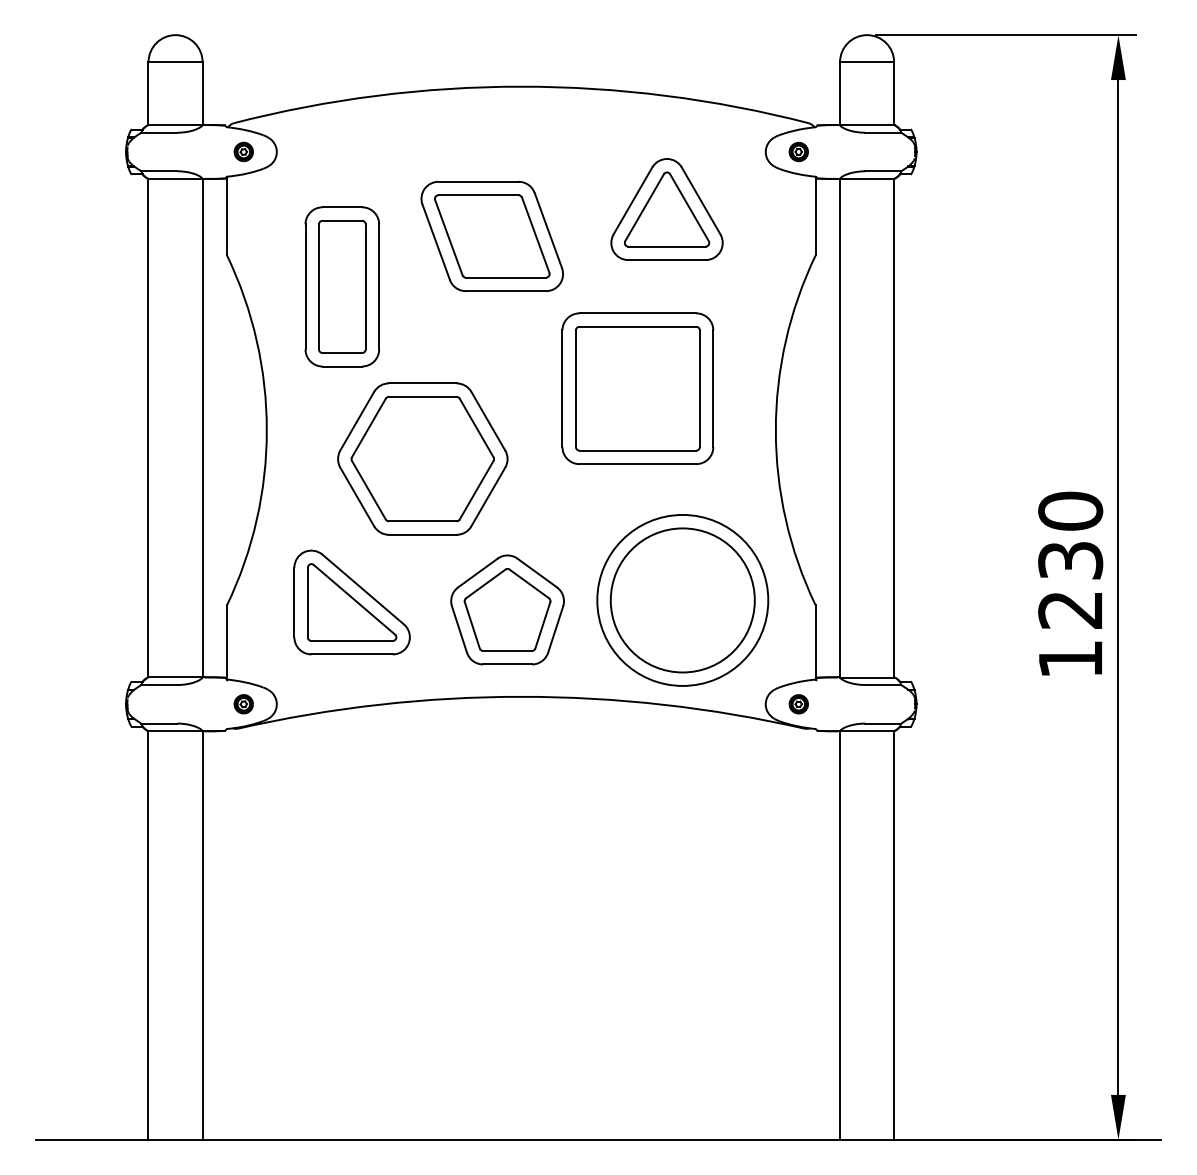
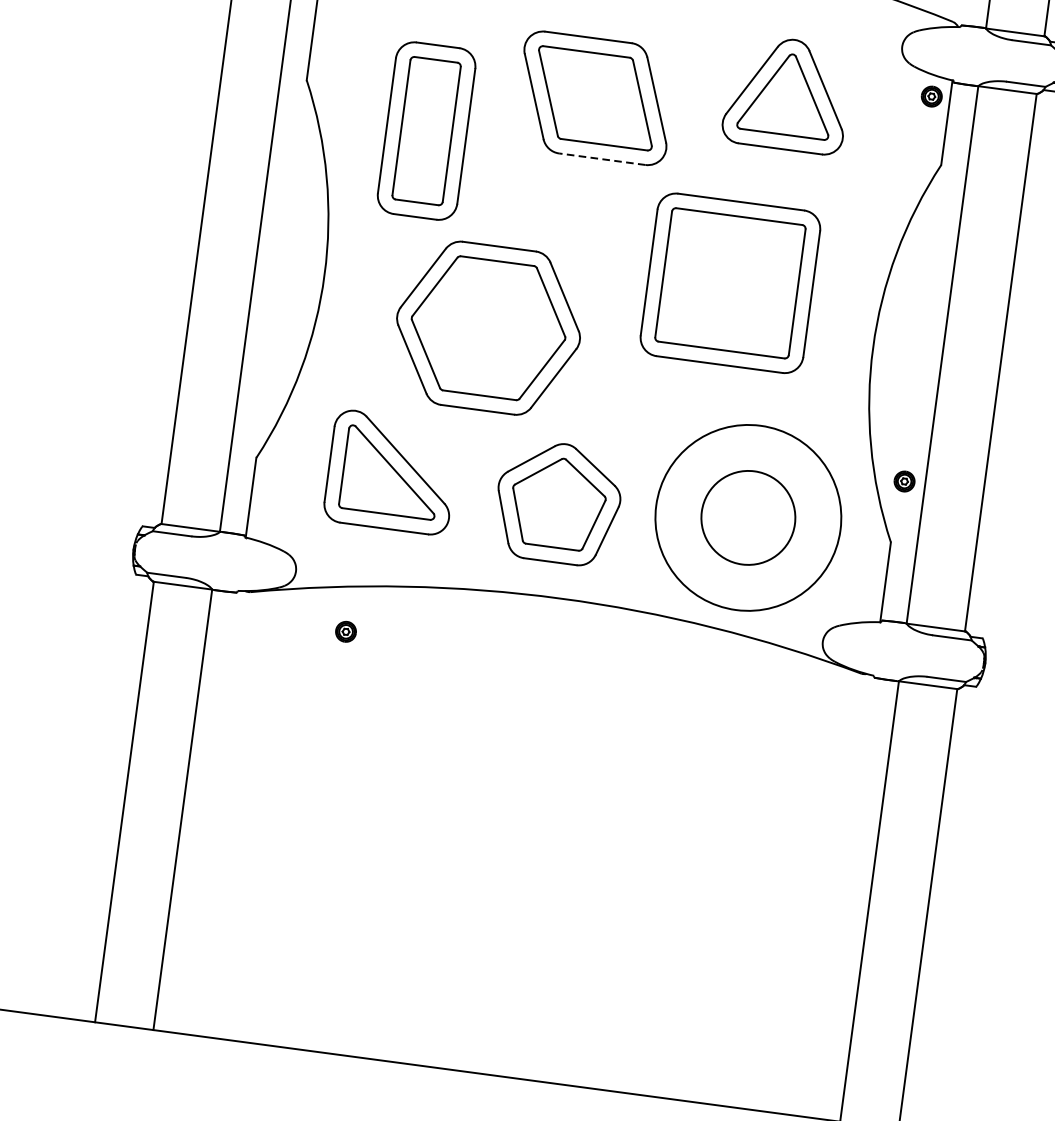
part: (798, 151) -> (931, 96), moved
line: (505, 291) -> (601, 159), solid -> dashed
circle: (682, 600) -> (748, 517), size x0.6
part: (243, 704) -> (345, 632), moved
part: (798, 704) -> (904, 481), moved

